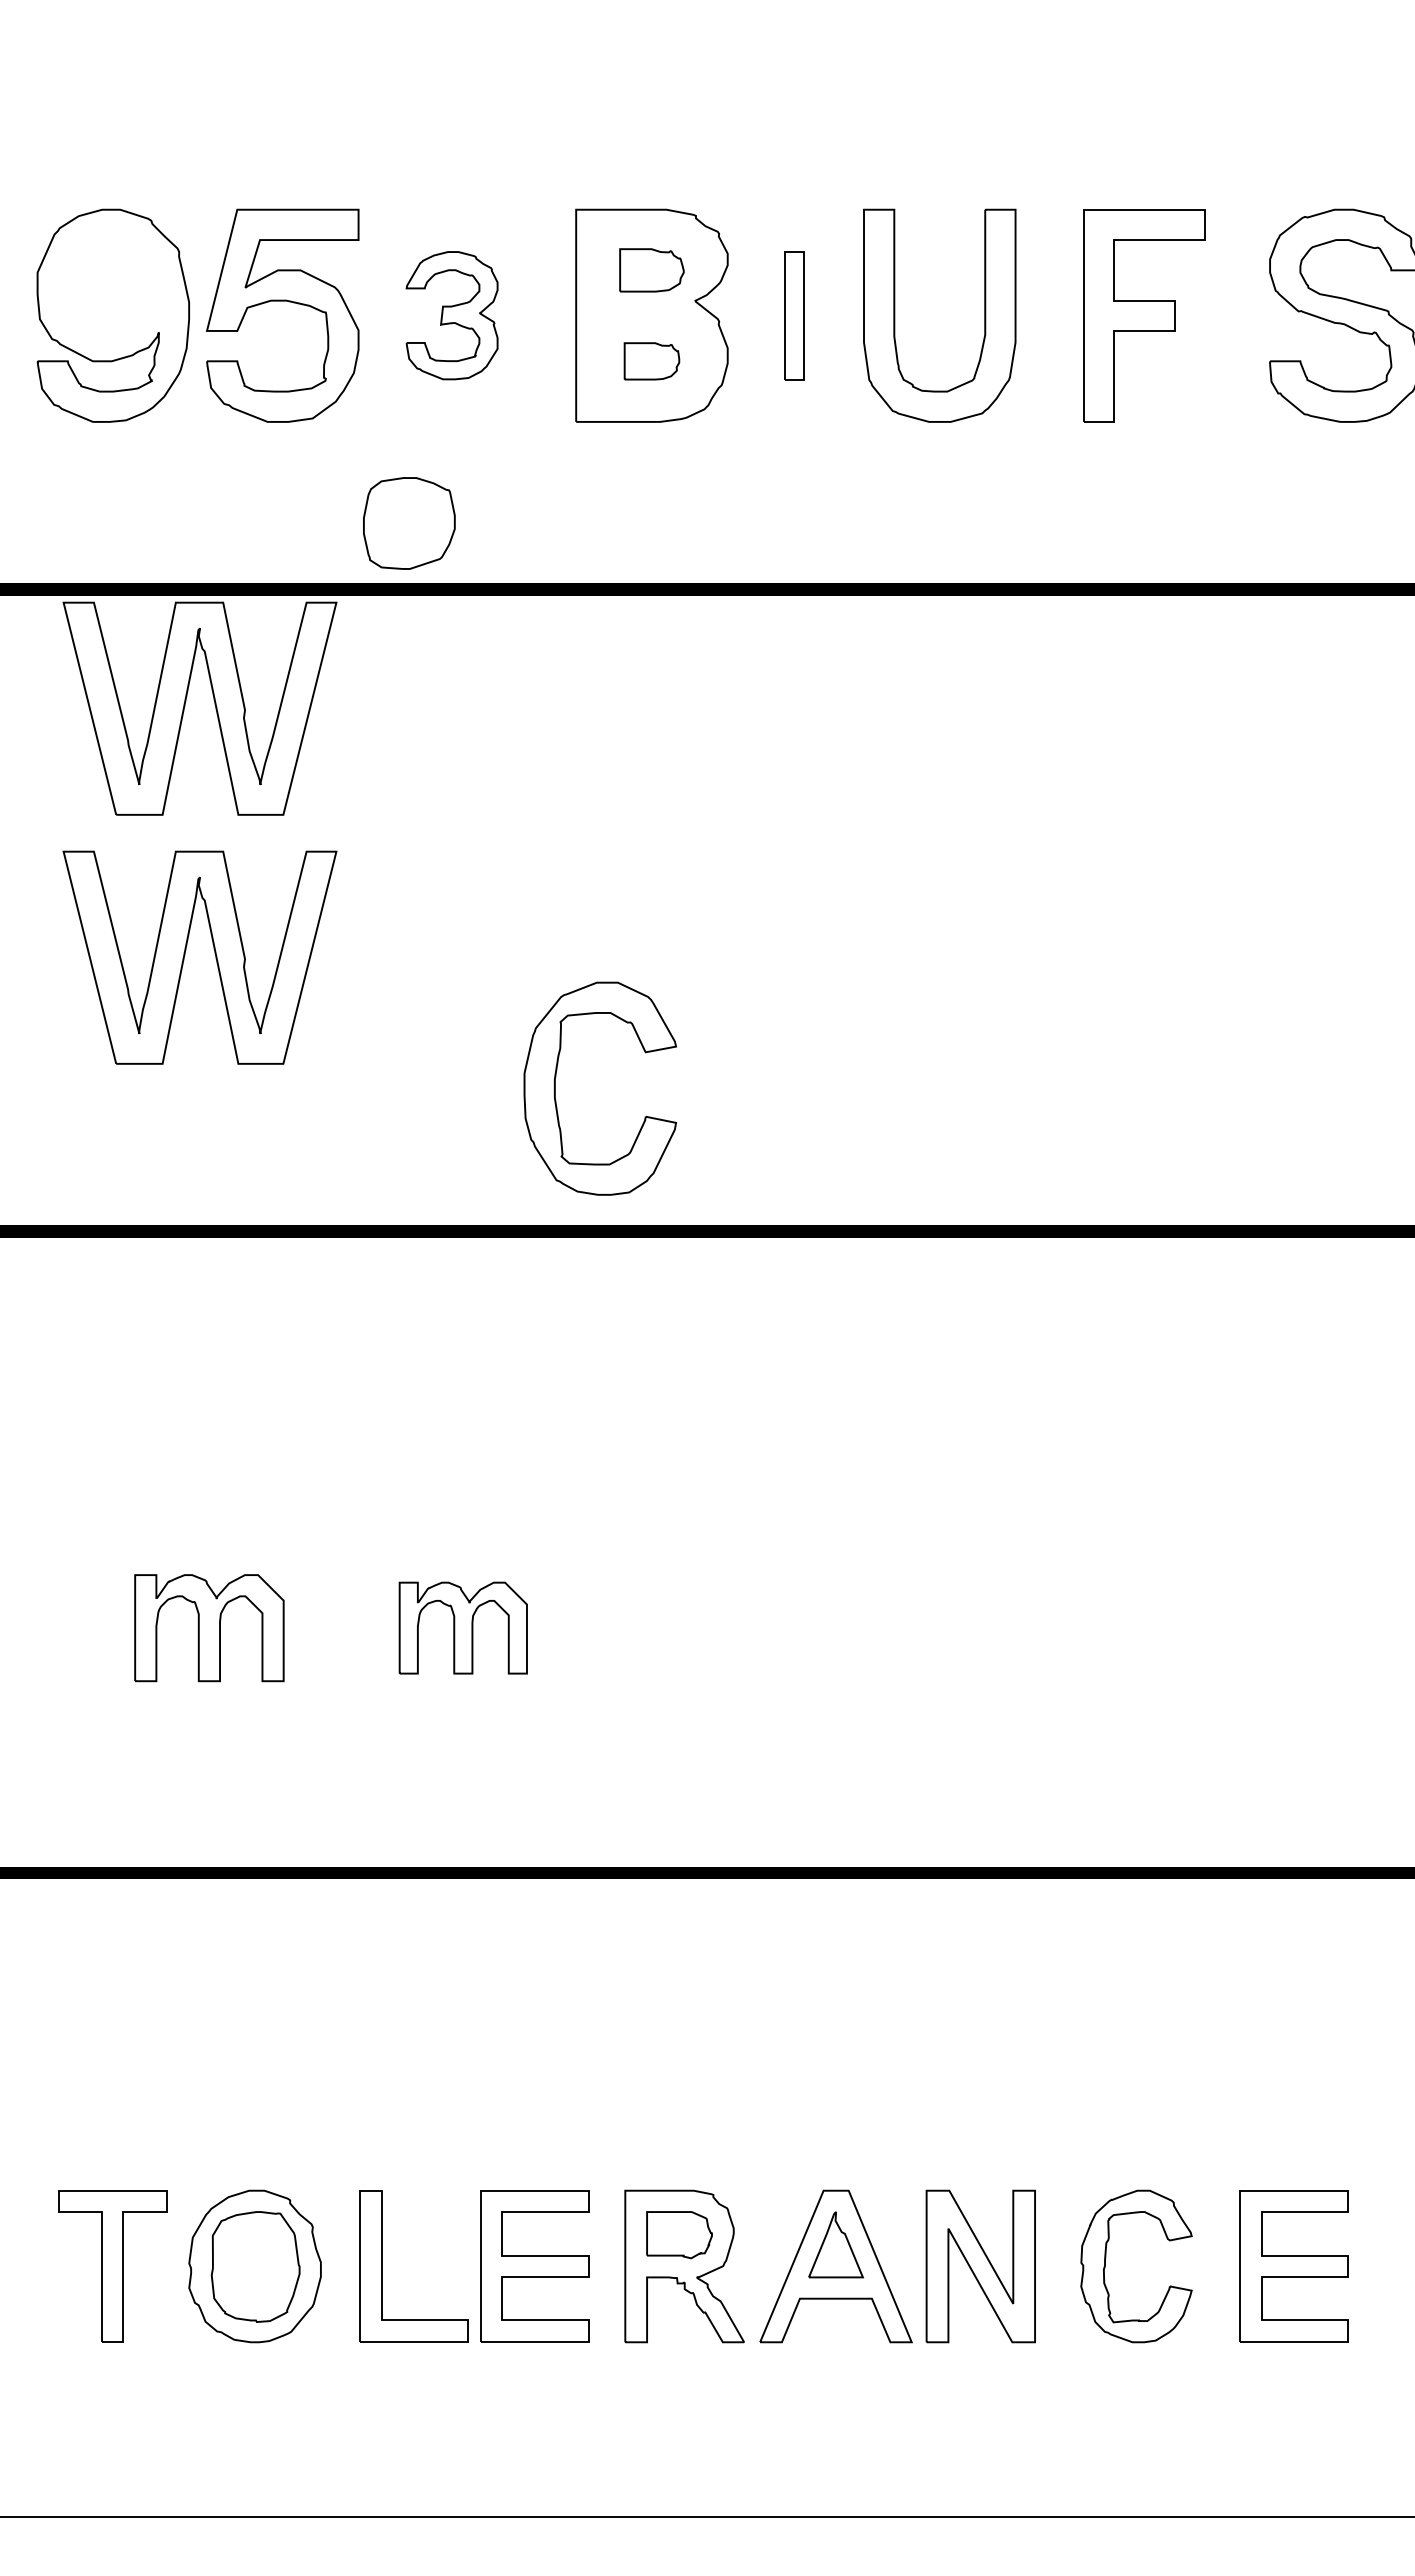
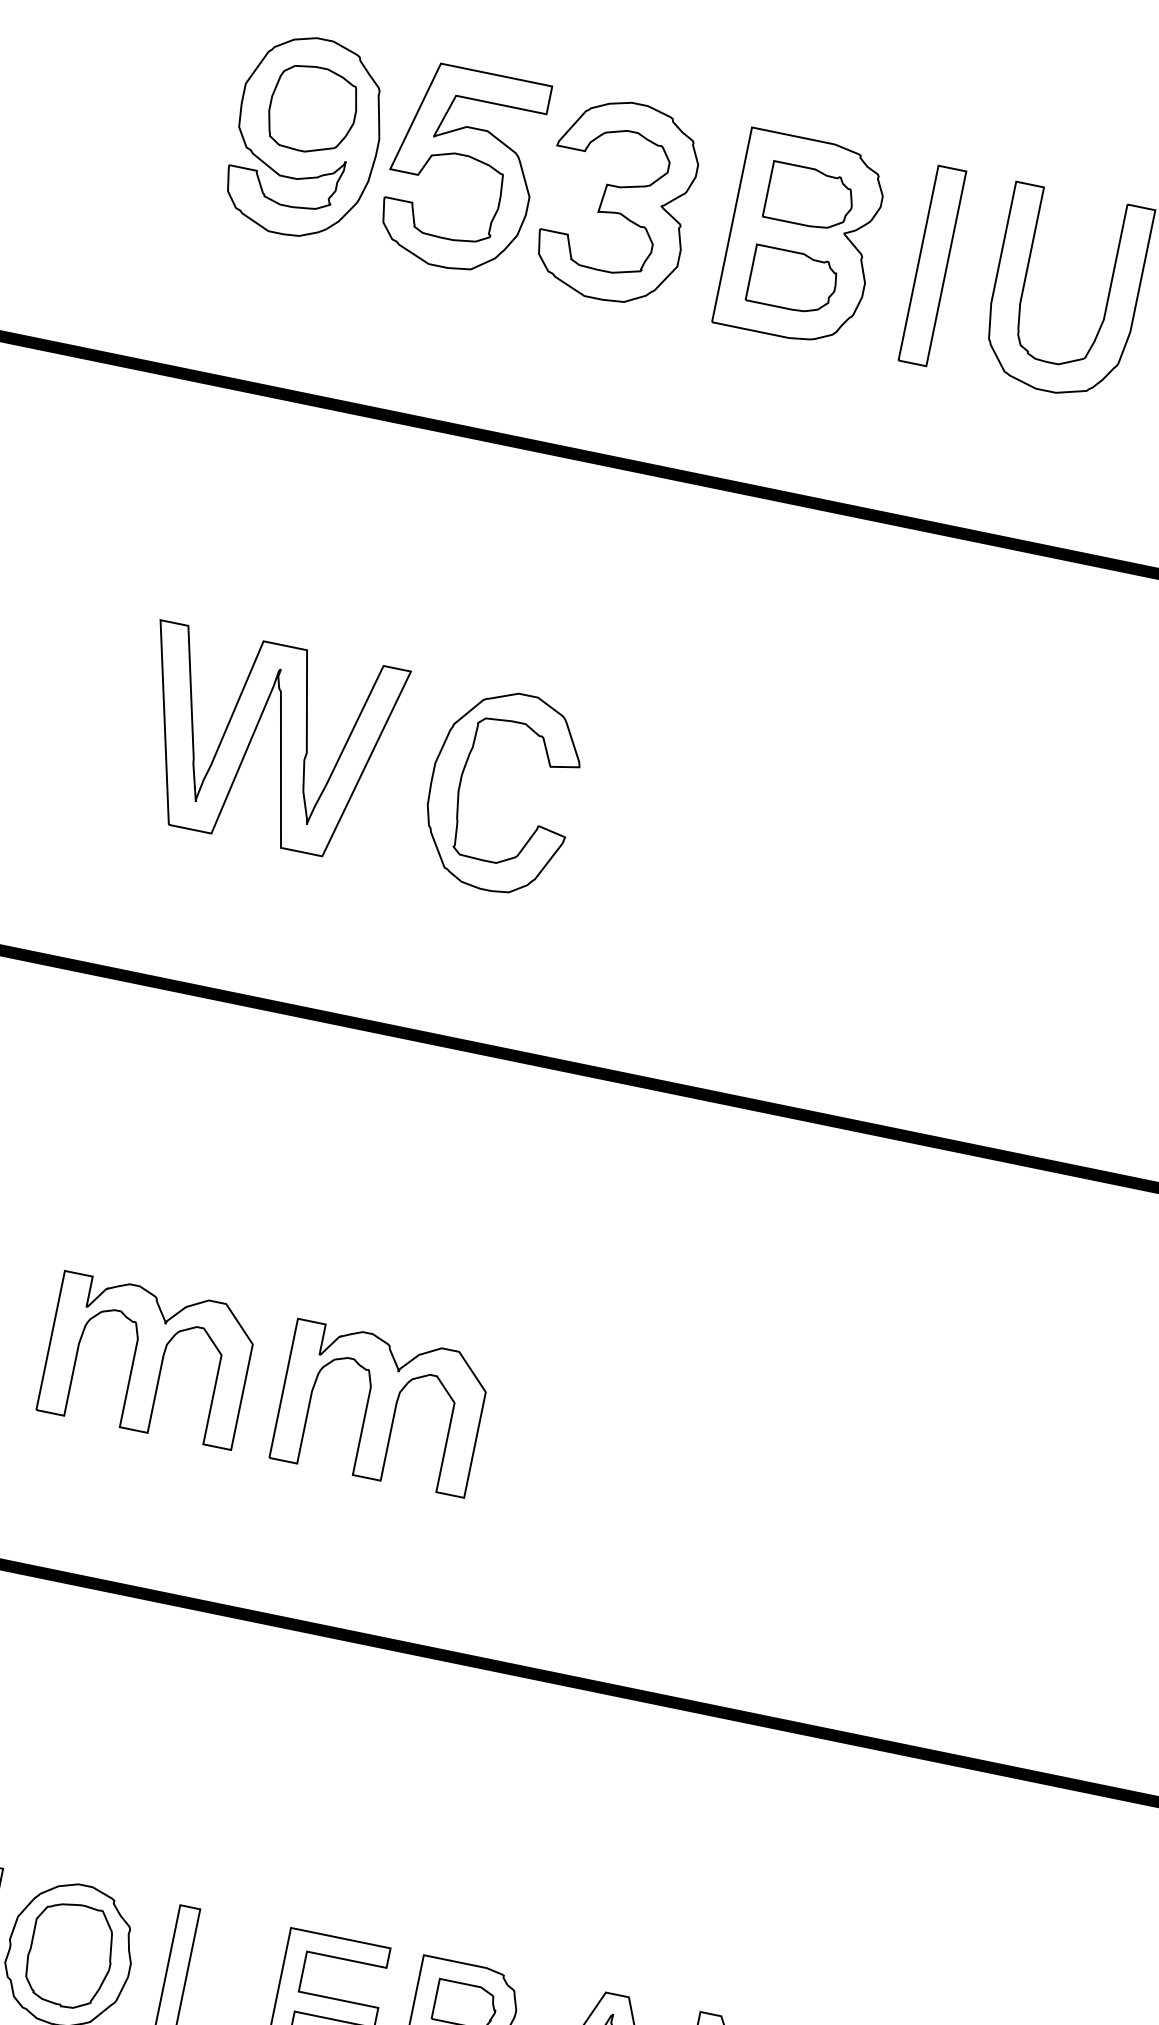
part: (651, 270) -> (809, 197), size x1.43
part: (451, 315) -> (617, 201), size x1.67
part: (794, 315) -> (932, 265), size x1.67
part: (651, 361) -> (792, 280), size x1.67
part: (409, 523) -> (313, 109), moved
part: (185, 706) -> (299, 509), removed
part: (555, 1088) -> (460, 783), moved
part: (209, 1627) -> (148, 1359), size x1.43
part: (463, 1627) -> (381, 1407), size x1.67

